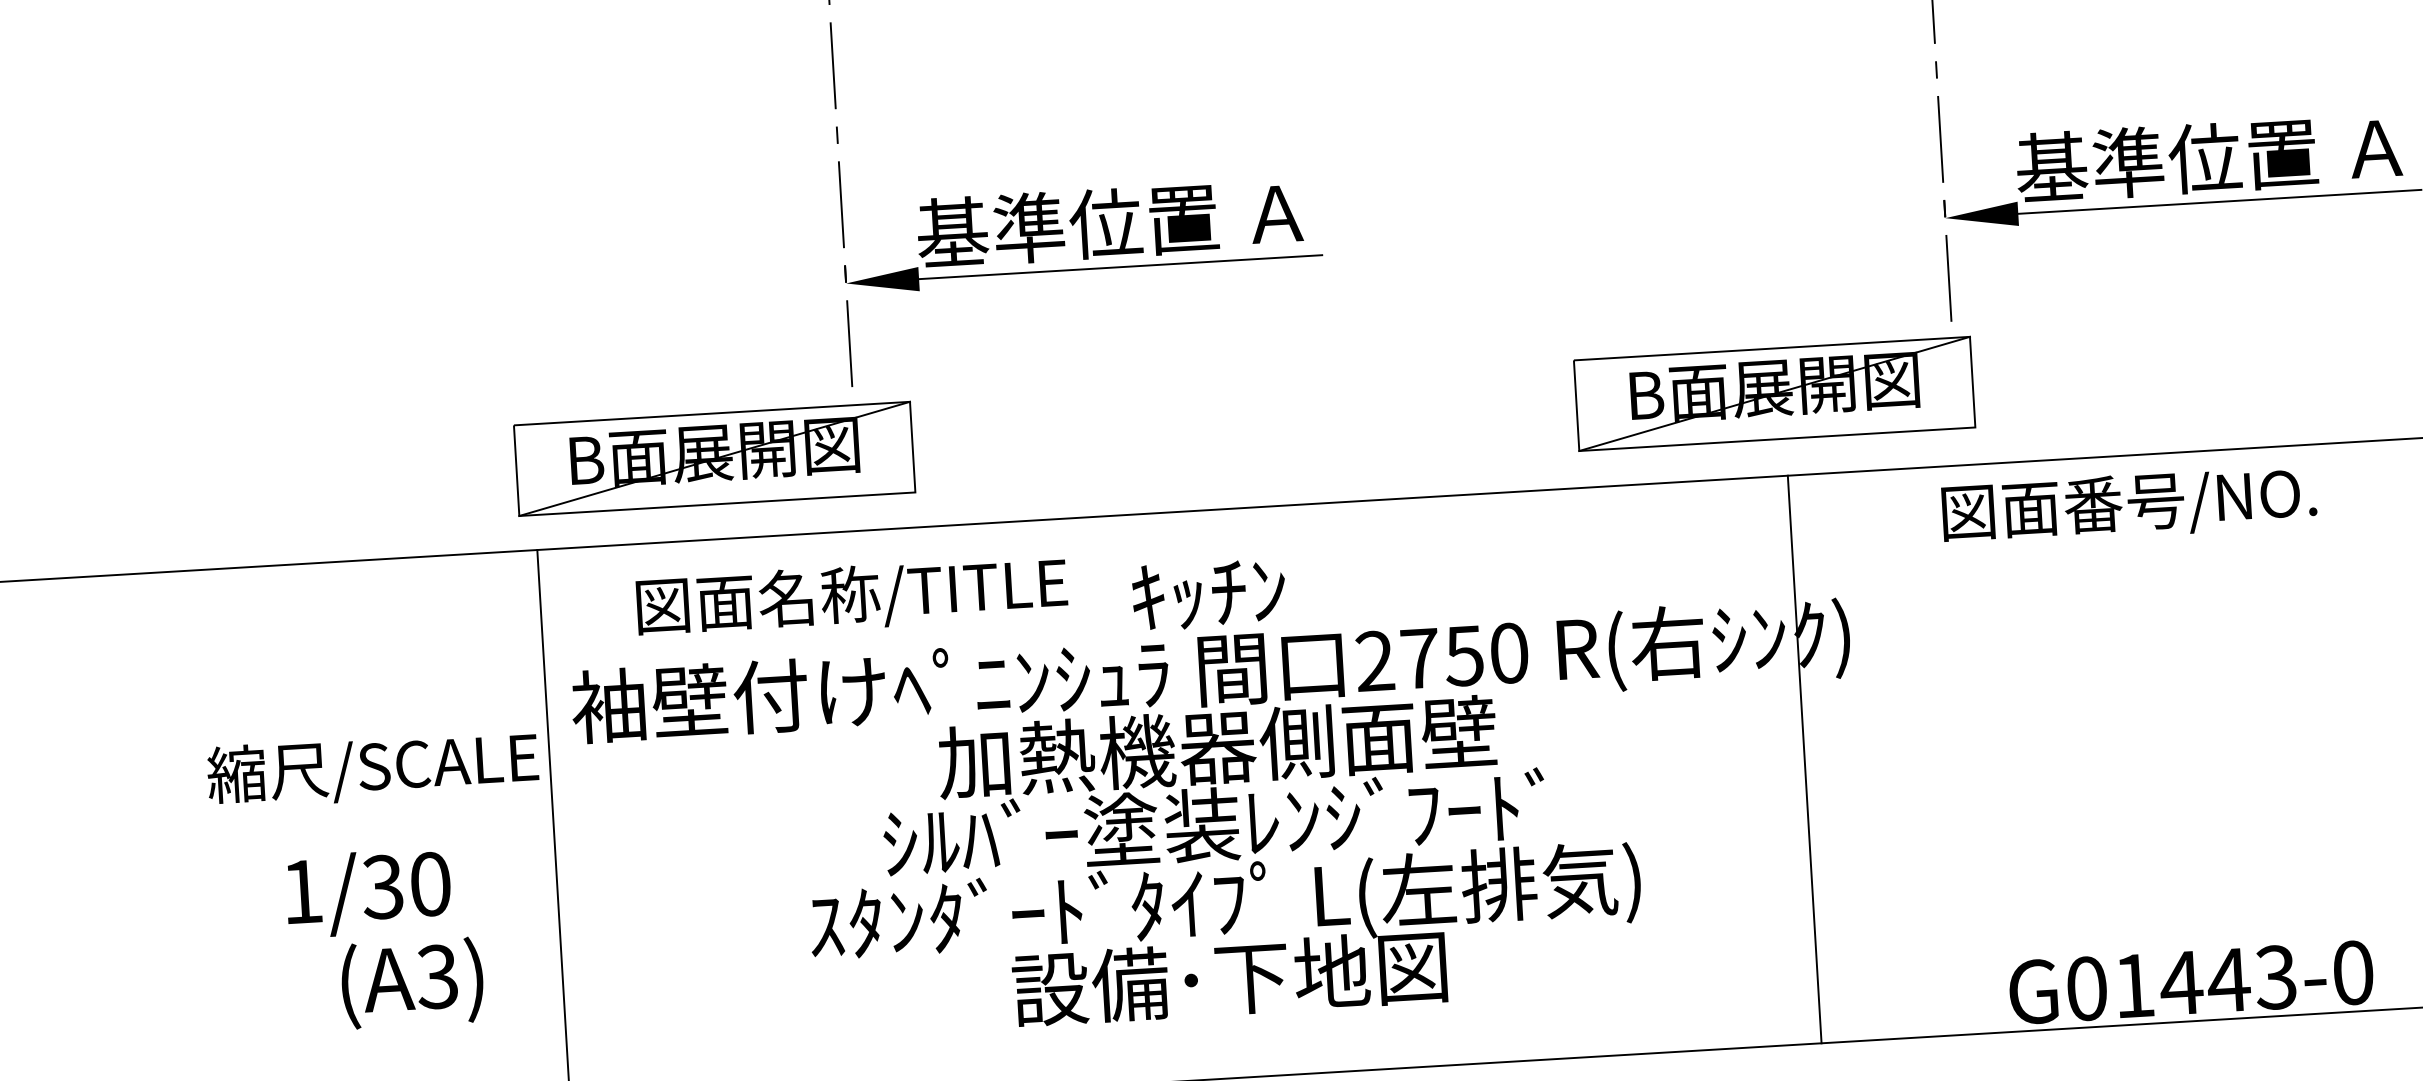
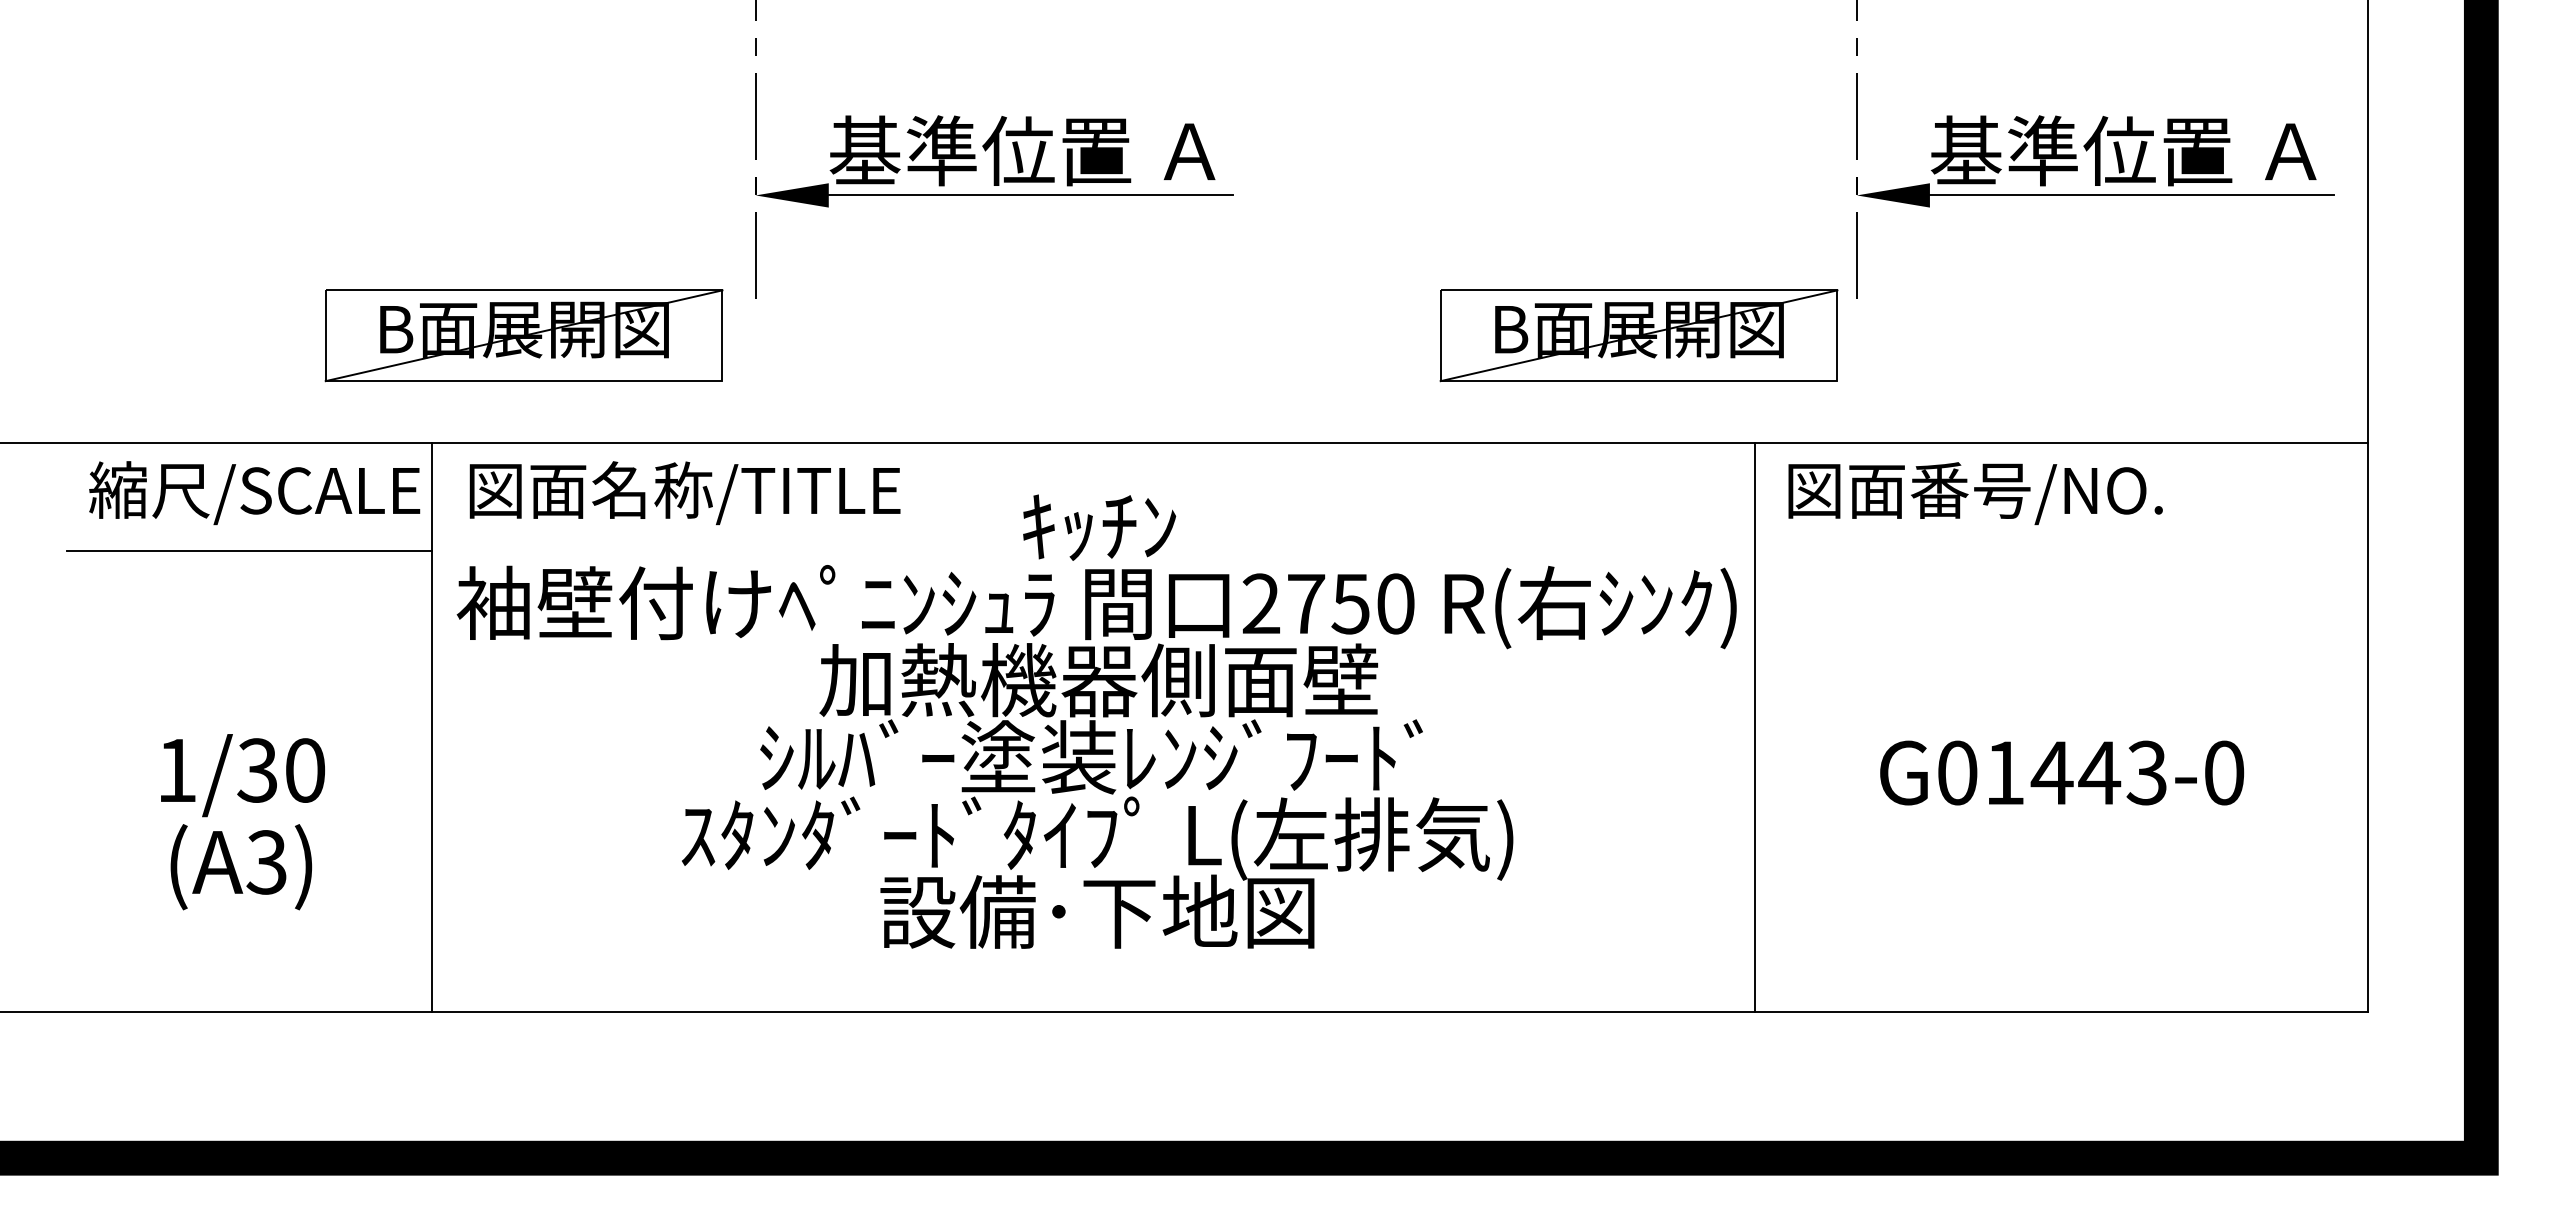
part: (1774, 393) -> (1638, 335), moved
part: (714, 458) -> (523, 335), moved
text: (2129, 505) -> (1975, 493), moved
text: (851, 597) -> (684, 493), moved
line: (361, 667) -> (249, 550), added
line: (1804, 759) -> (1755, 727), moved
text: (372, 769) -> (254, 493), moved
text: (2191, 981) -> (2062, 772), moved
text: (412, 983) -> (241, 867), moved

